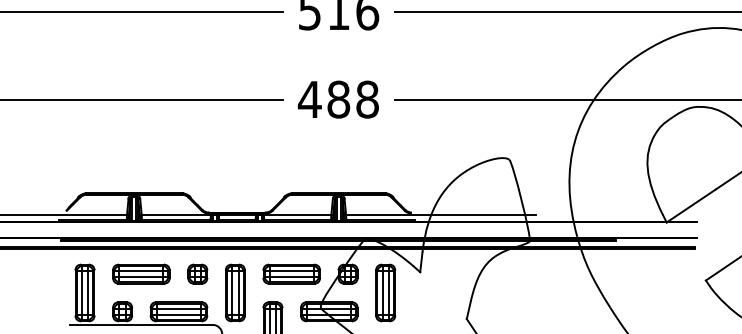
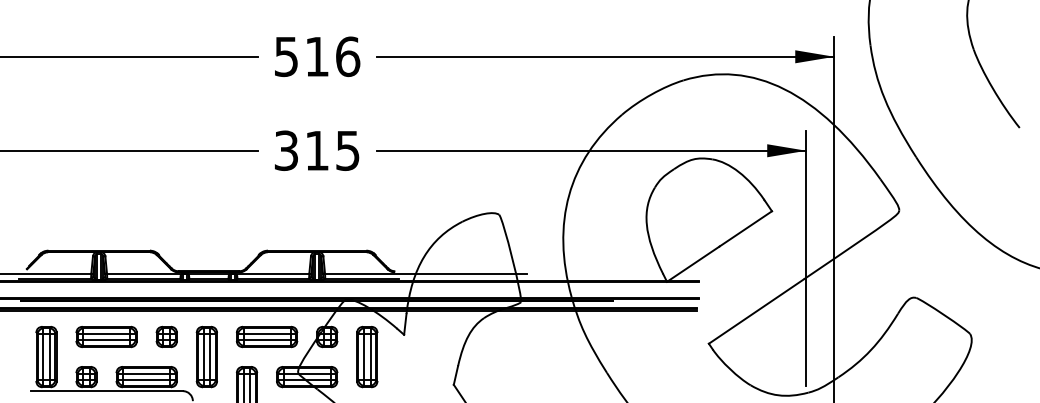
text: (338, 99) -> (316, 150), 488 -> 315

